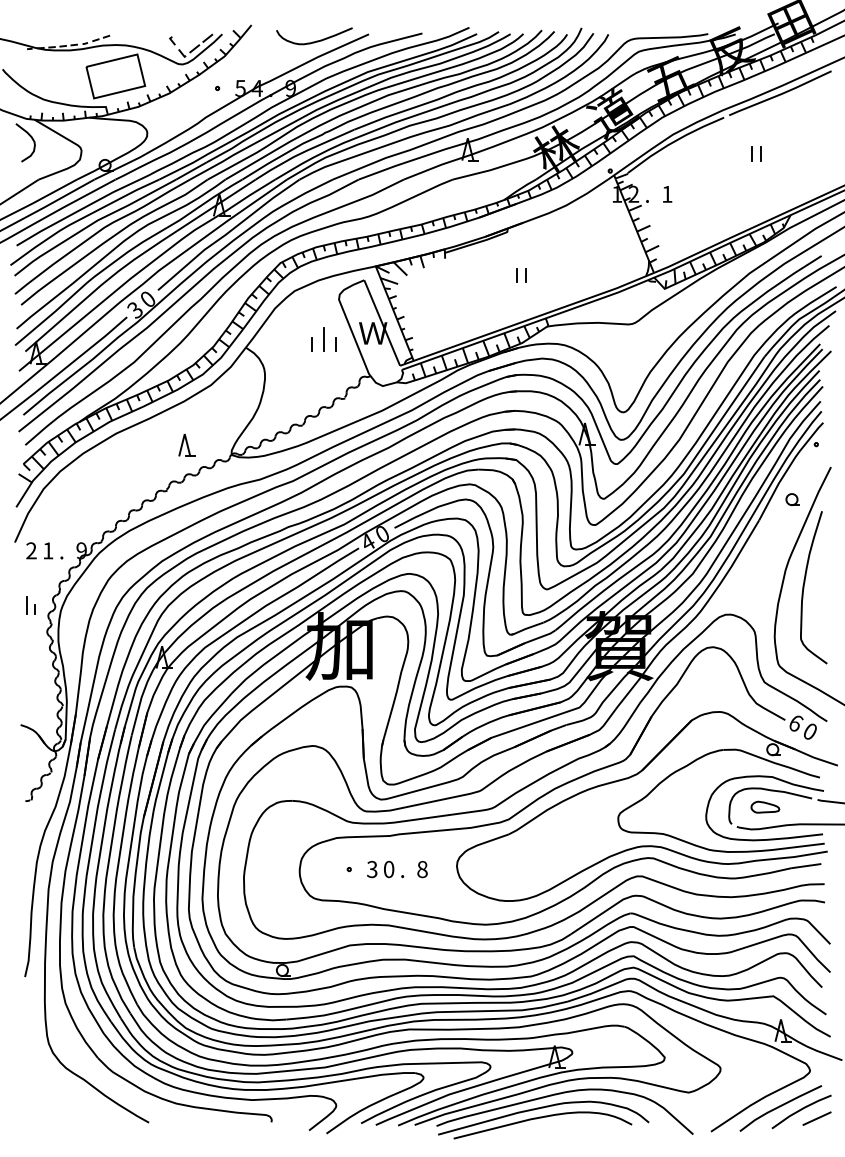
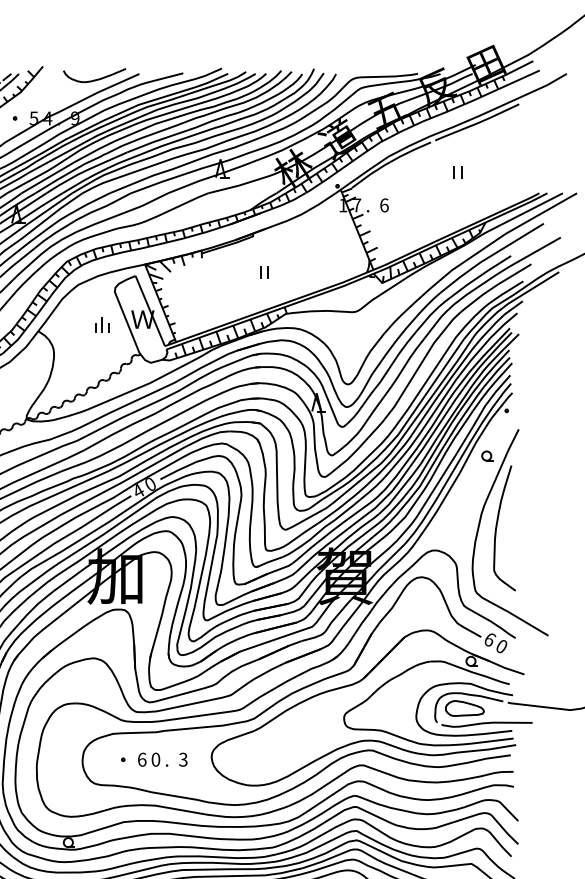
text: (633, 193) -> (356, 204), 2 -> 7
text: (667, 193) -> (384, 204), 1 -> 6
part: (323, 339) -> (102, 324), size x0.71
part: (765, 807) -> (465, 708), size x1.67
text: (372, 869) -> (142, 759), 3 -> 6
text: (422, 869) -> (183, 759), 8 -> 3

